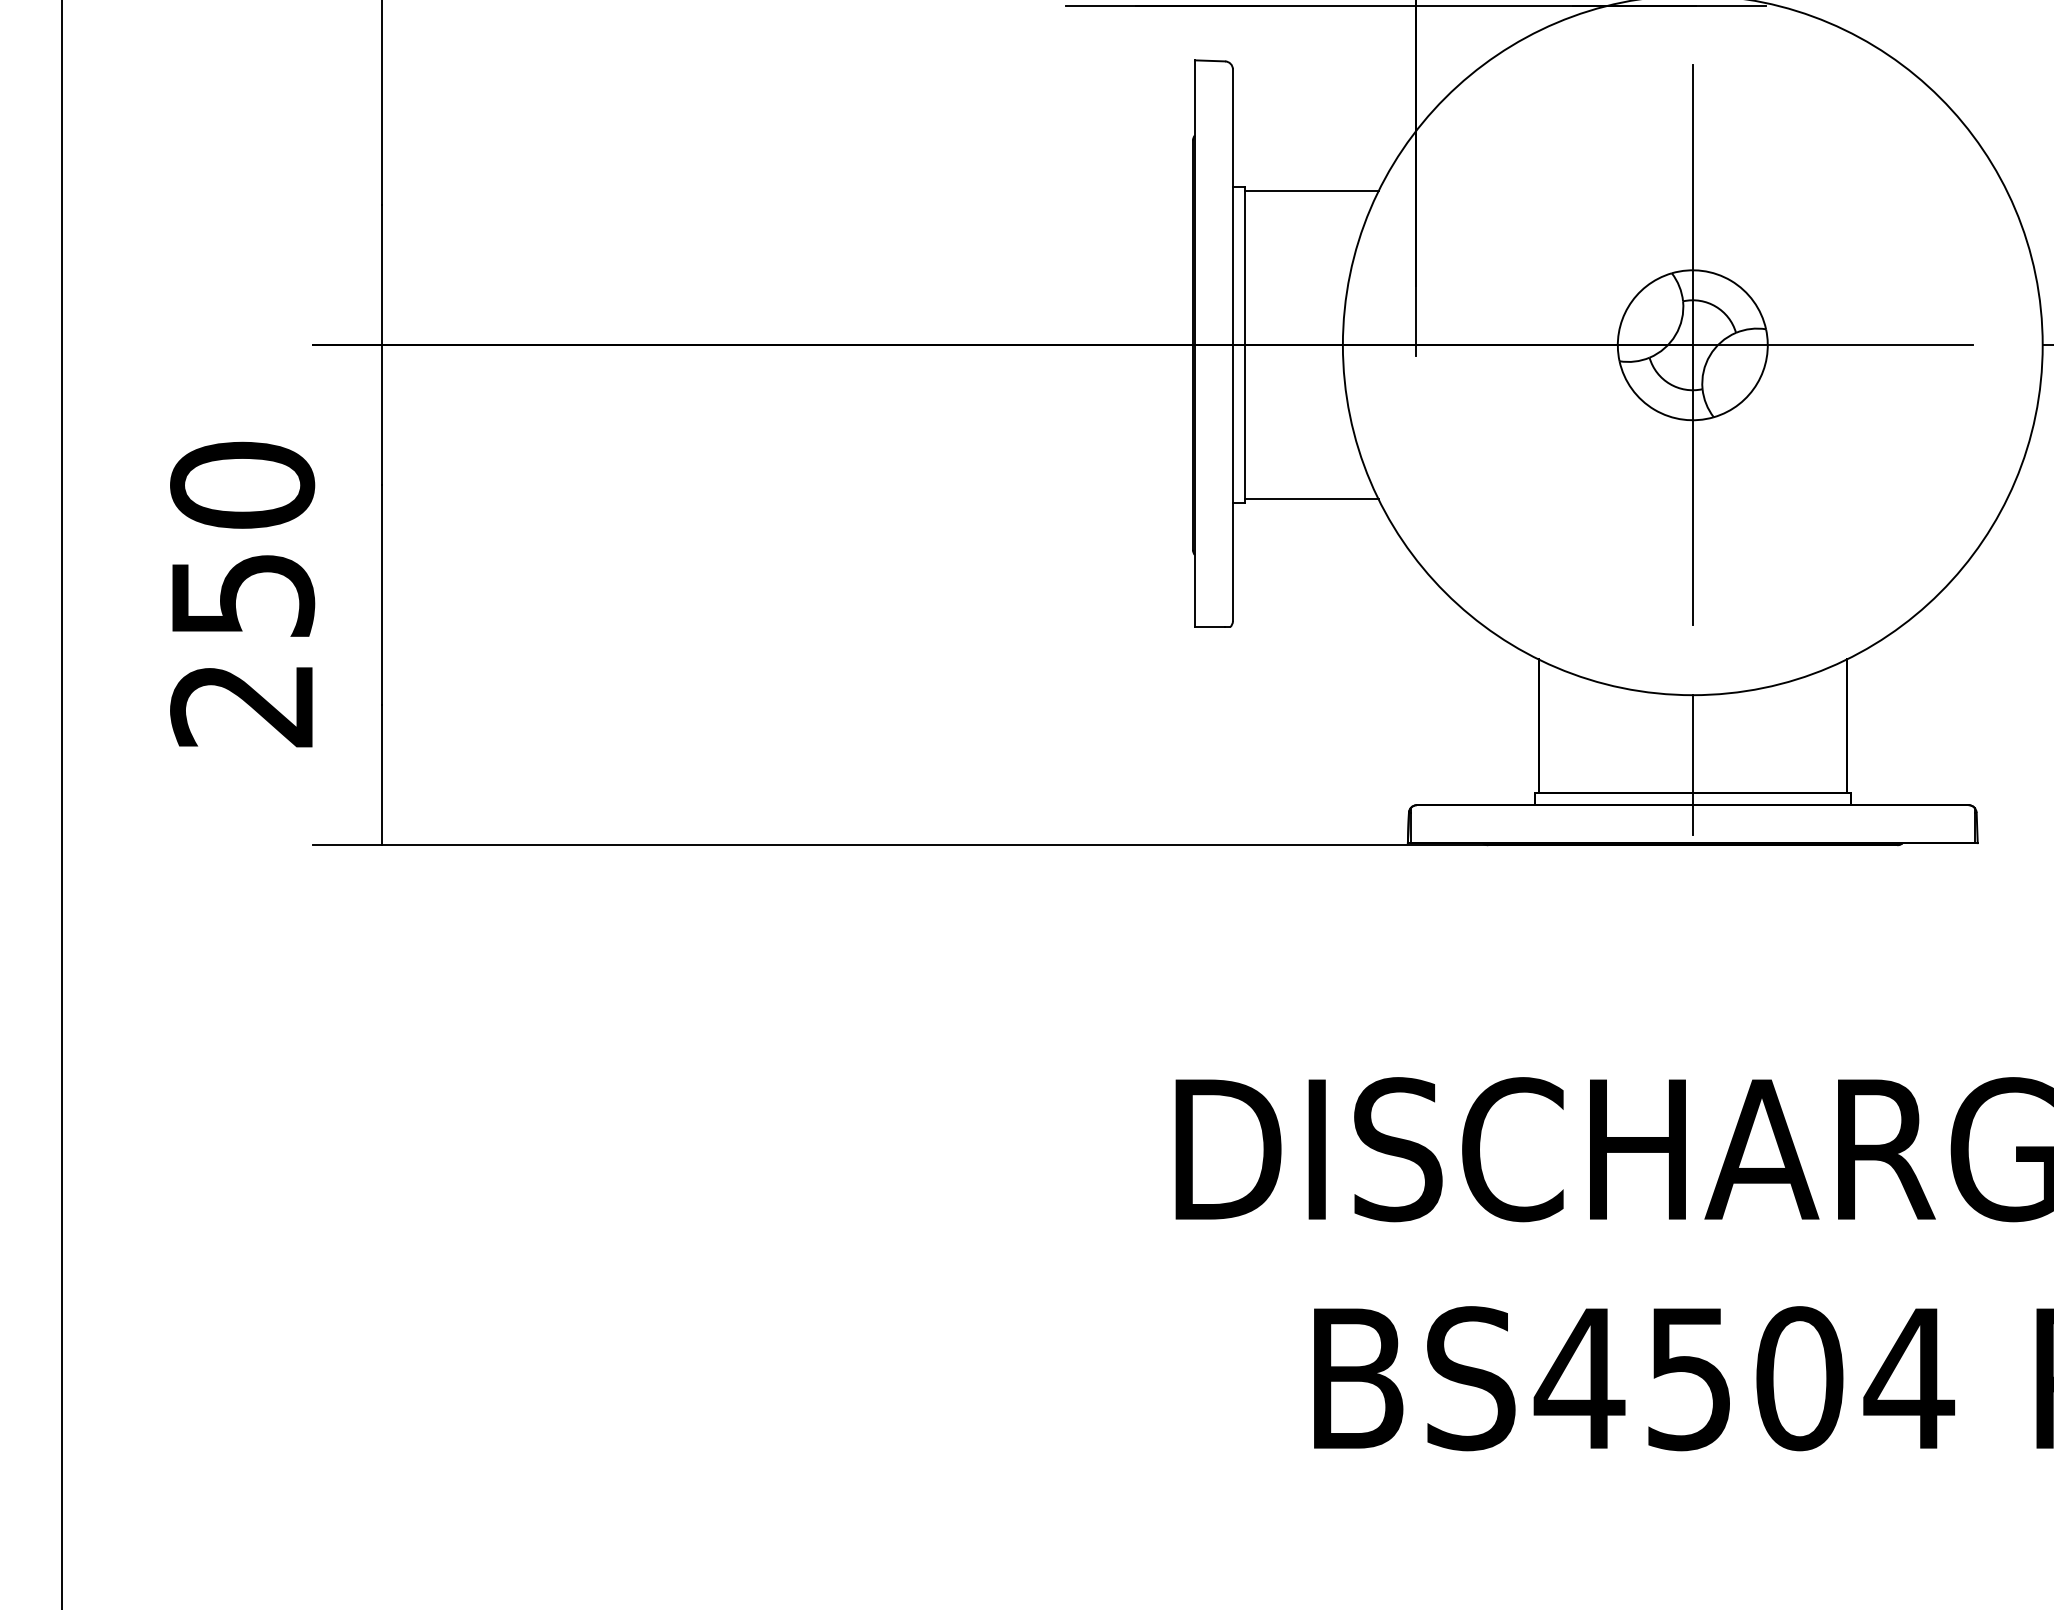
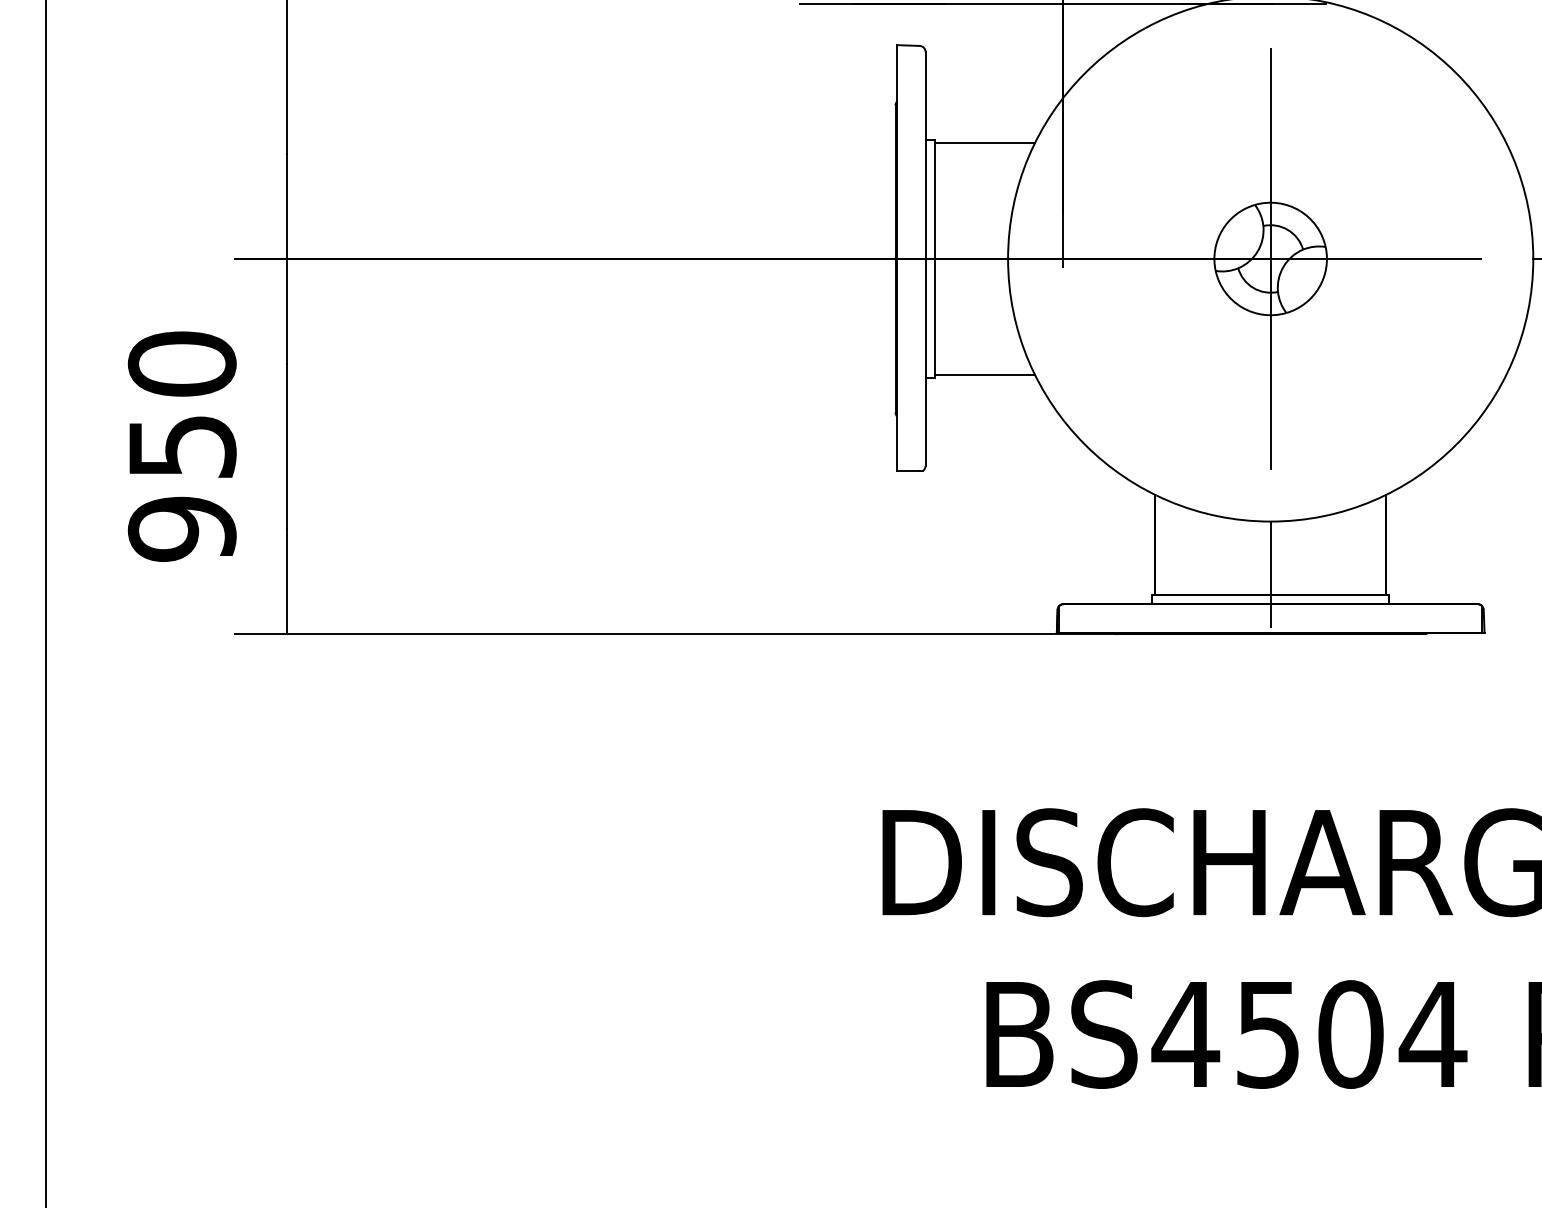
text: (242, 705) -> (182, 529), 250 -> 950

